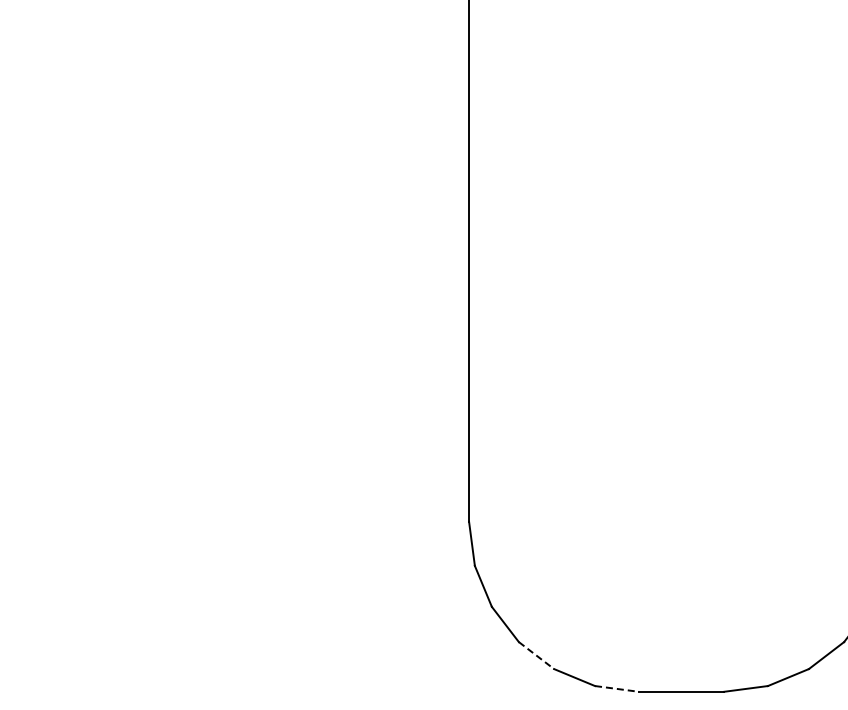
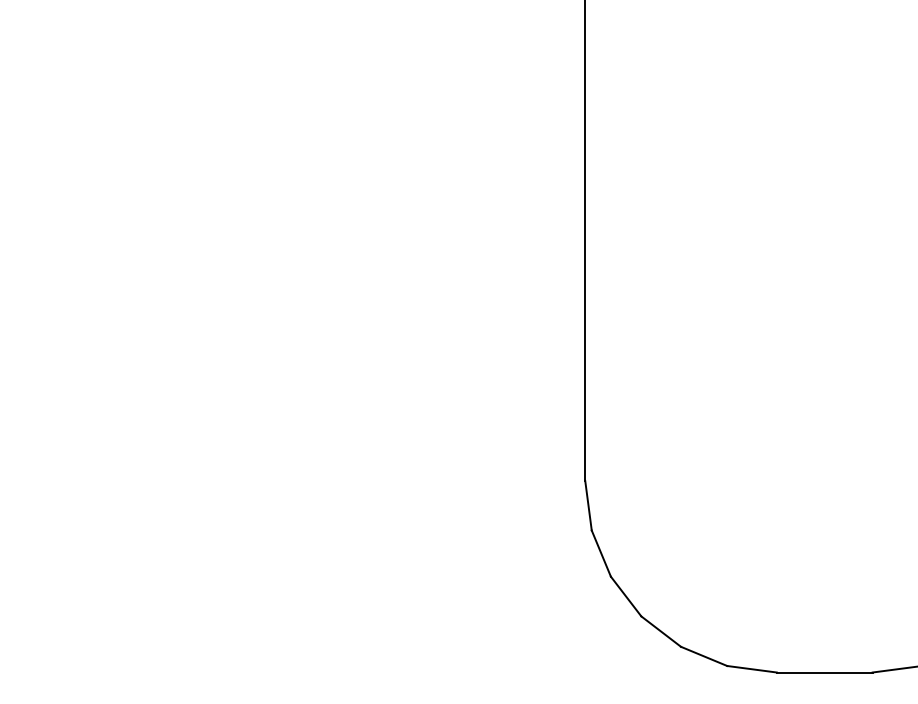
line: (536, 655) -> (661, 631), dashed -> solid
line: (617, 688) -> (752, 668), dashed -> solid

